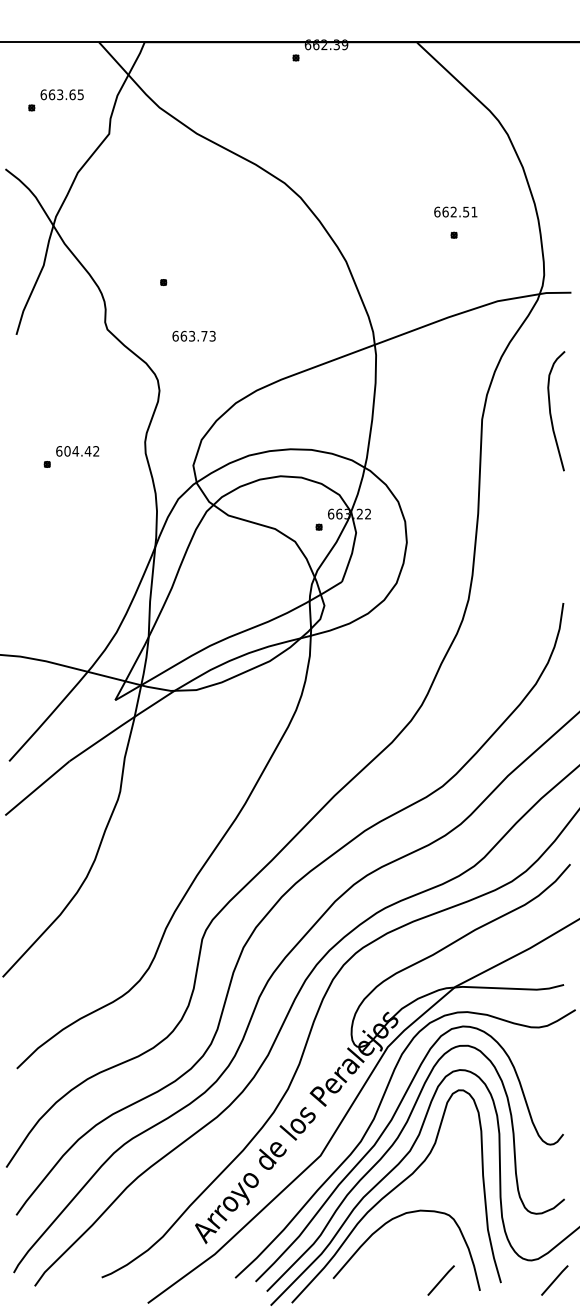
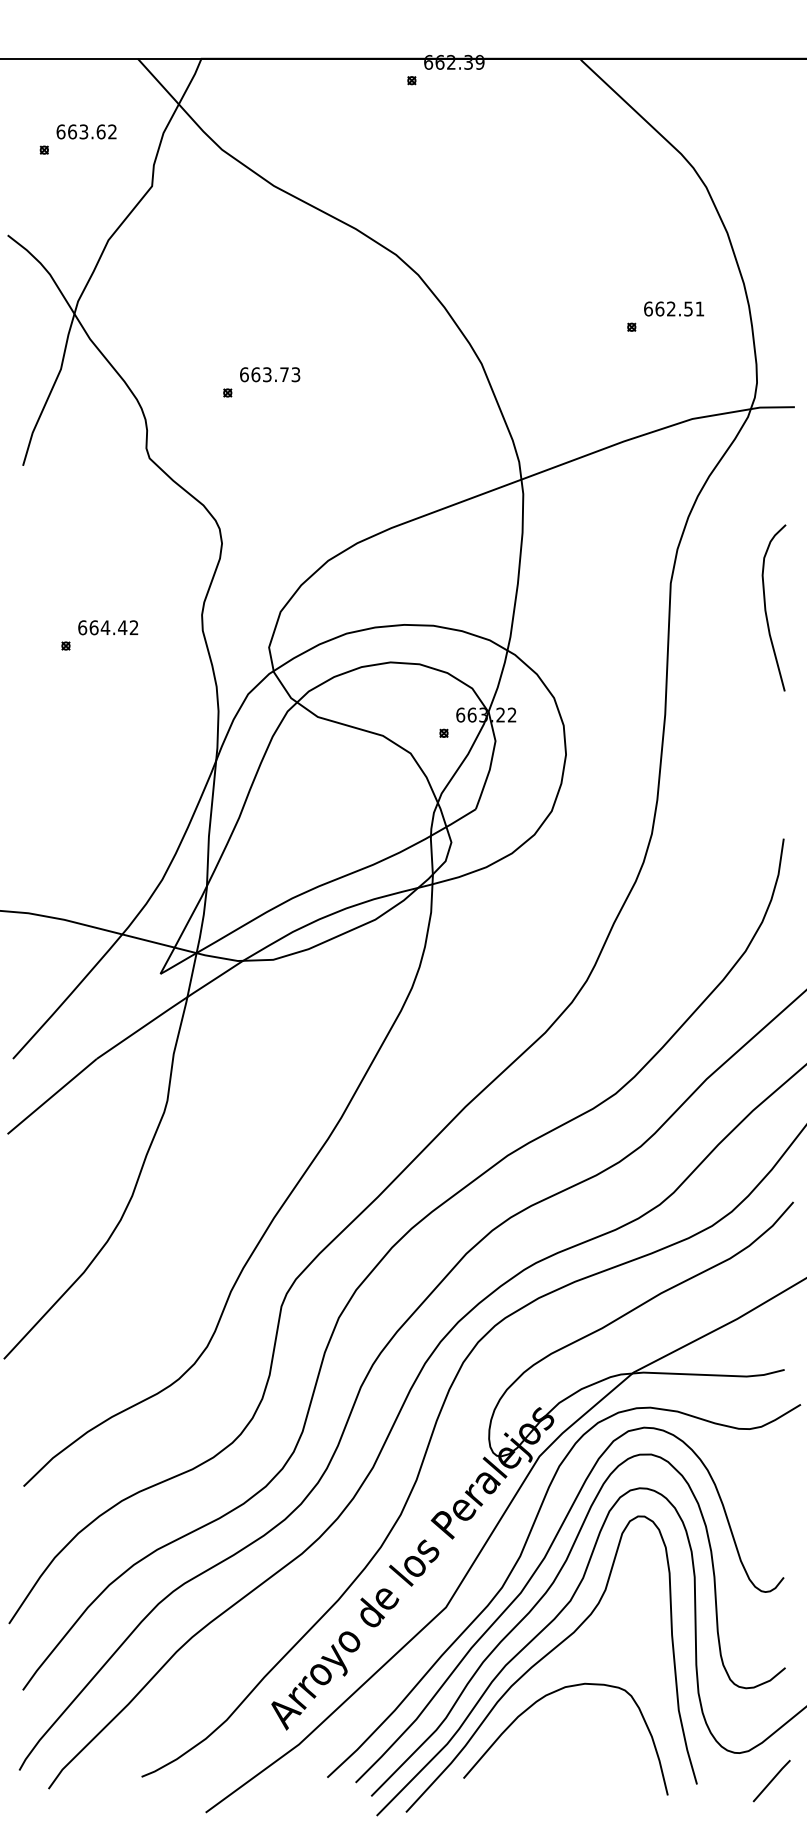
text: (80, 94) -> (112, 131), 663.65 -> 663.62
text: (456, 211) -> (674, 308), moved
text: (194, 336) -> (270, 374), moved
curve: (550, 410) -> (766, 607), moved
text: (67, 451) -> (93, 627), 604.42 -> 664.42
line: (440, 1280) -> (613, 1780), removed

